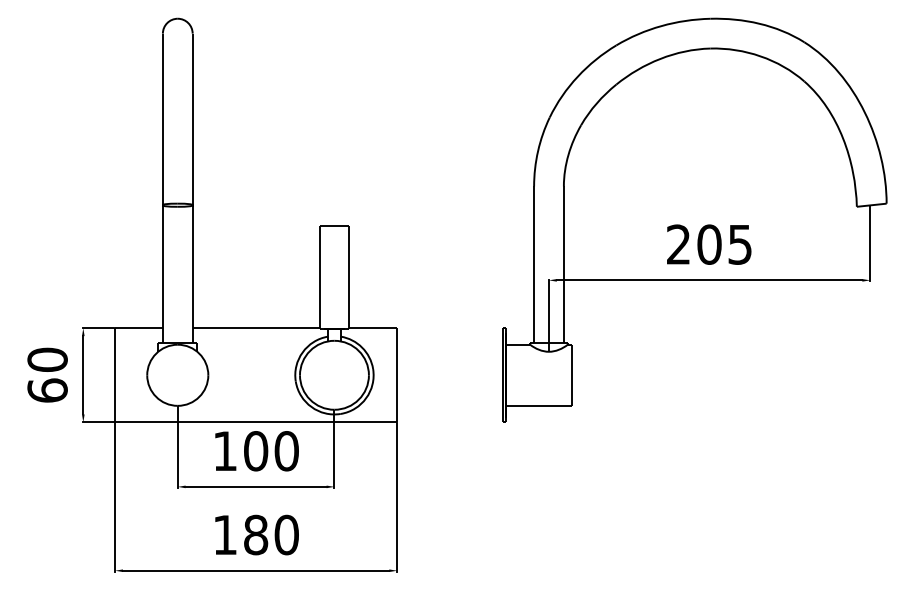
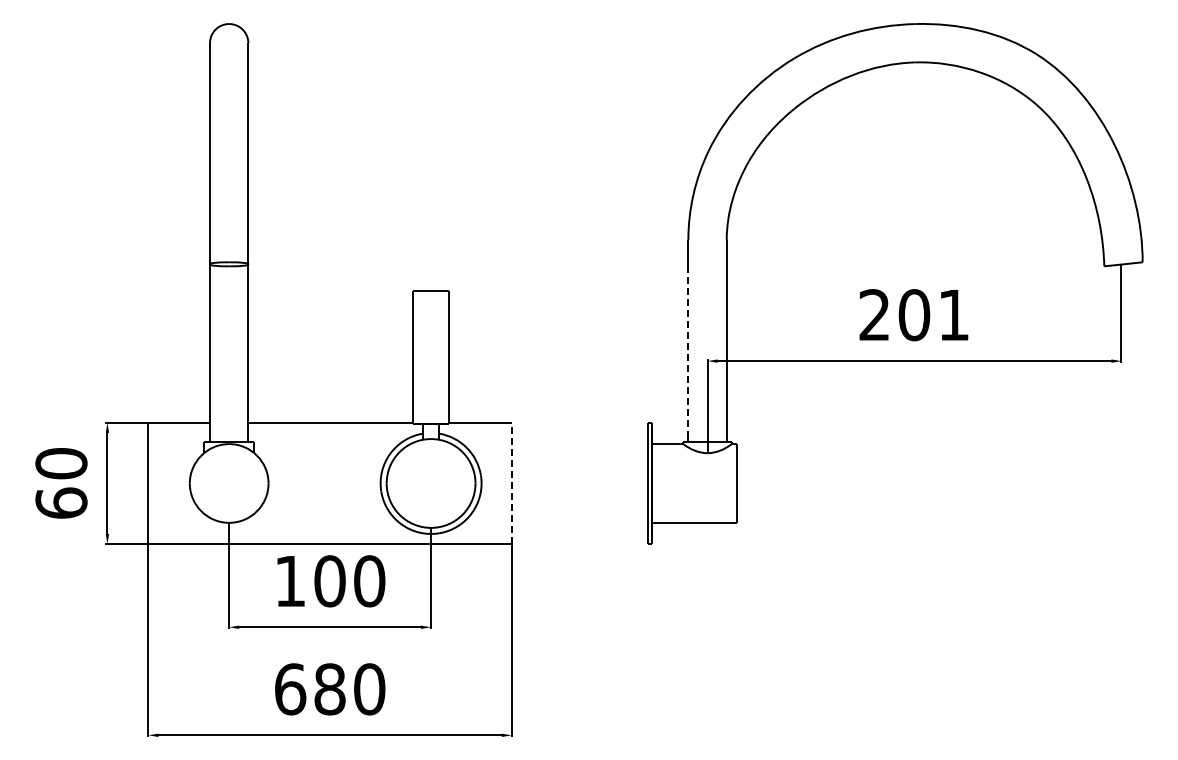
text: (739, 244) -> (953, 315), 205 -> 201
line: (534, 273) -> (688, 352), solid -> dashed
line: (396, 375) -> (511, 483), solid -> dashed
text: (225, 535) -> (290, 689), 180 -> 680

